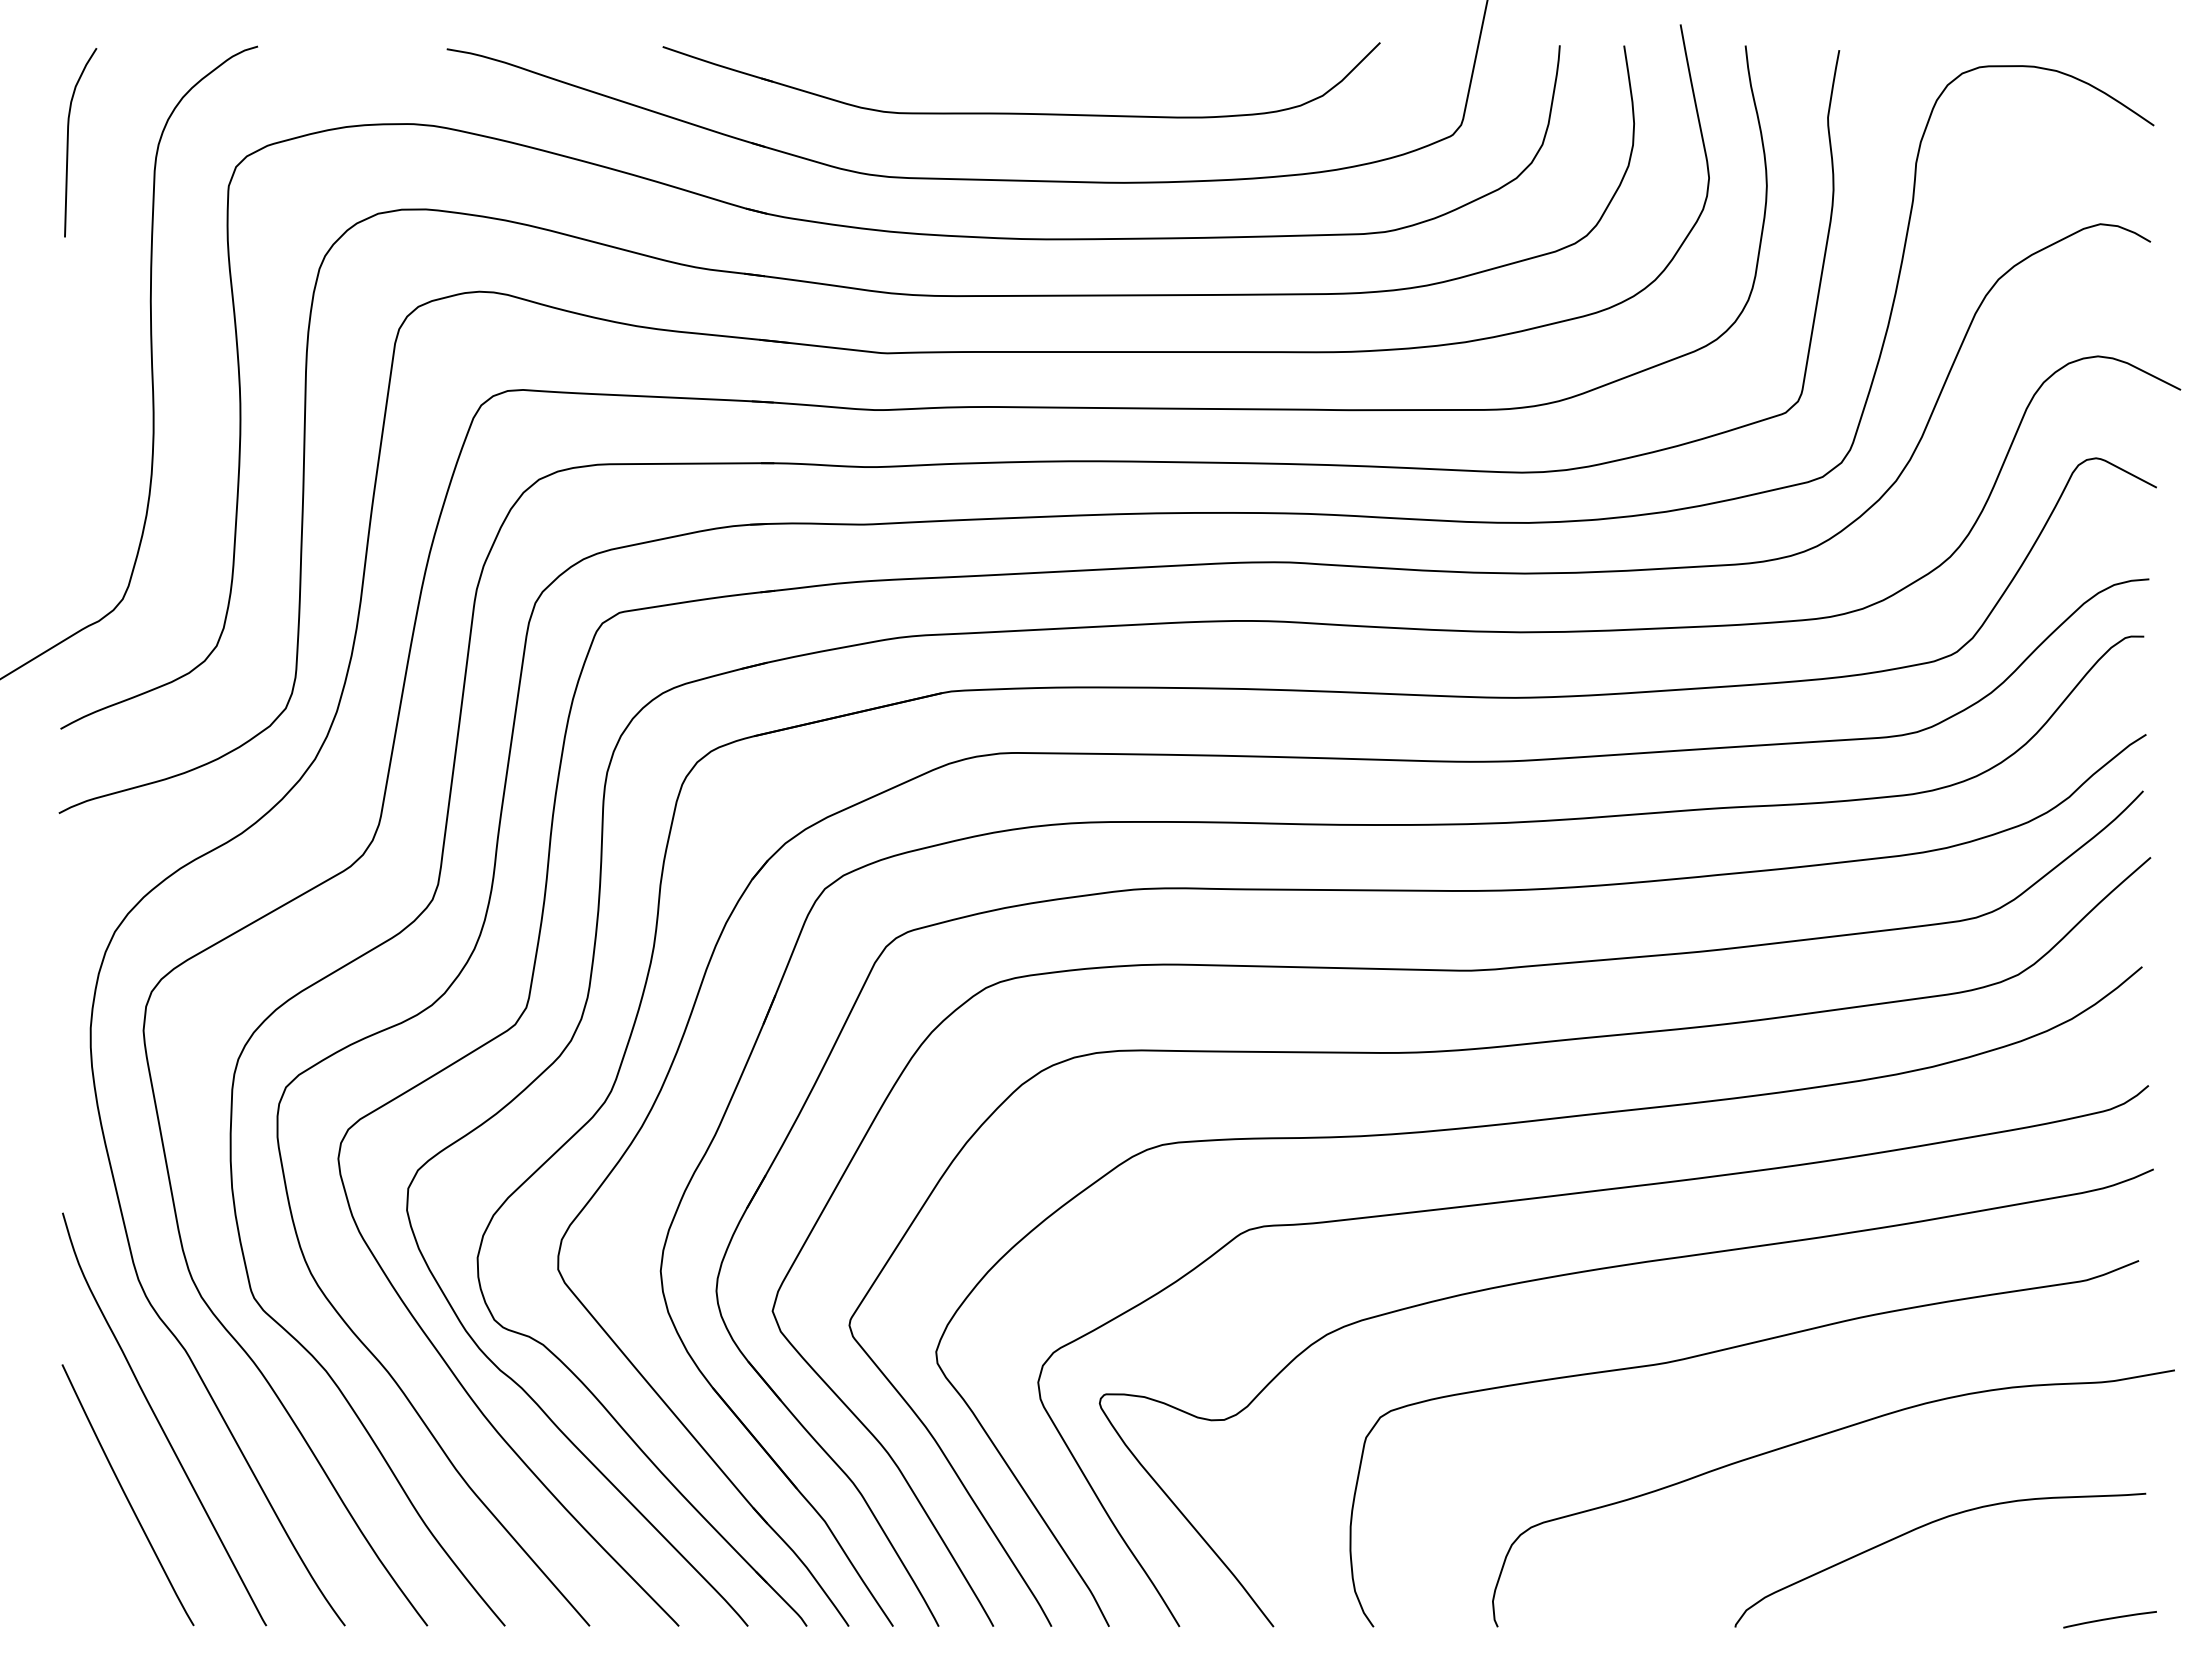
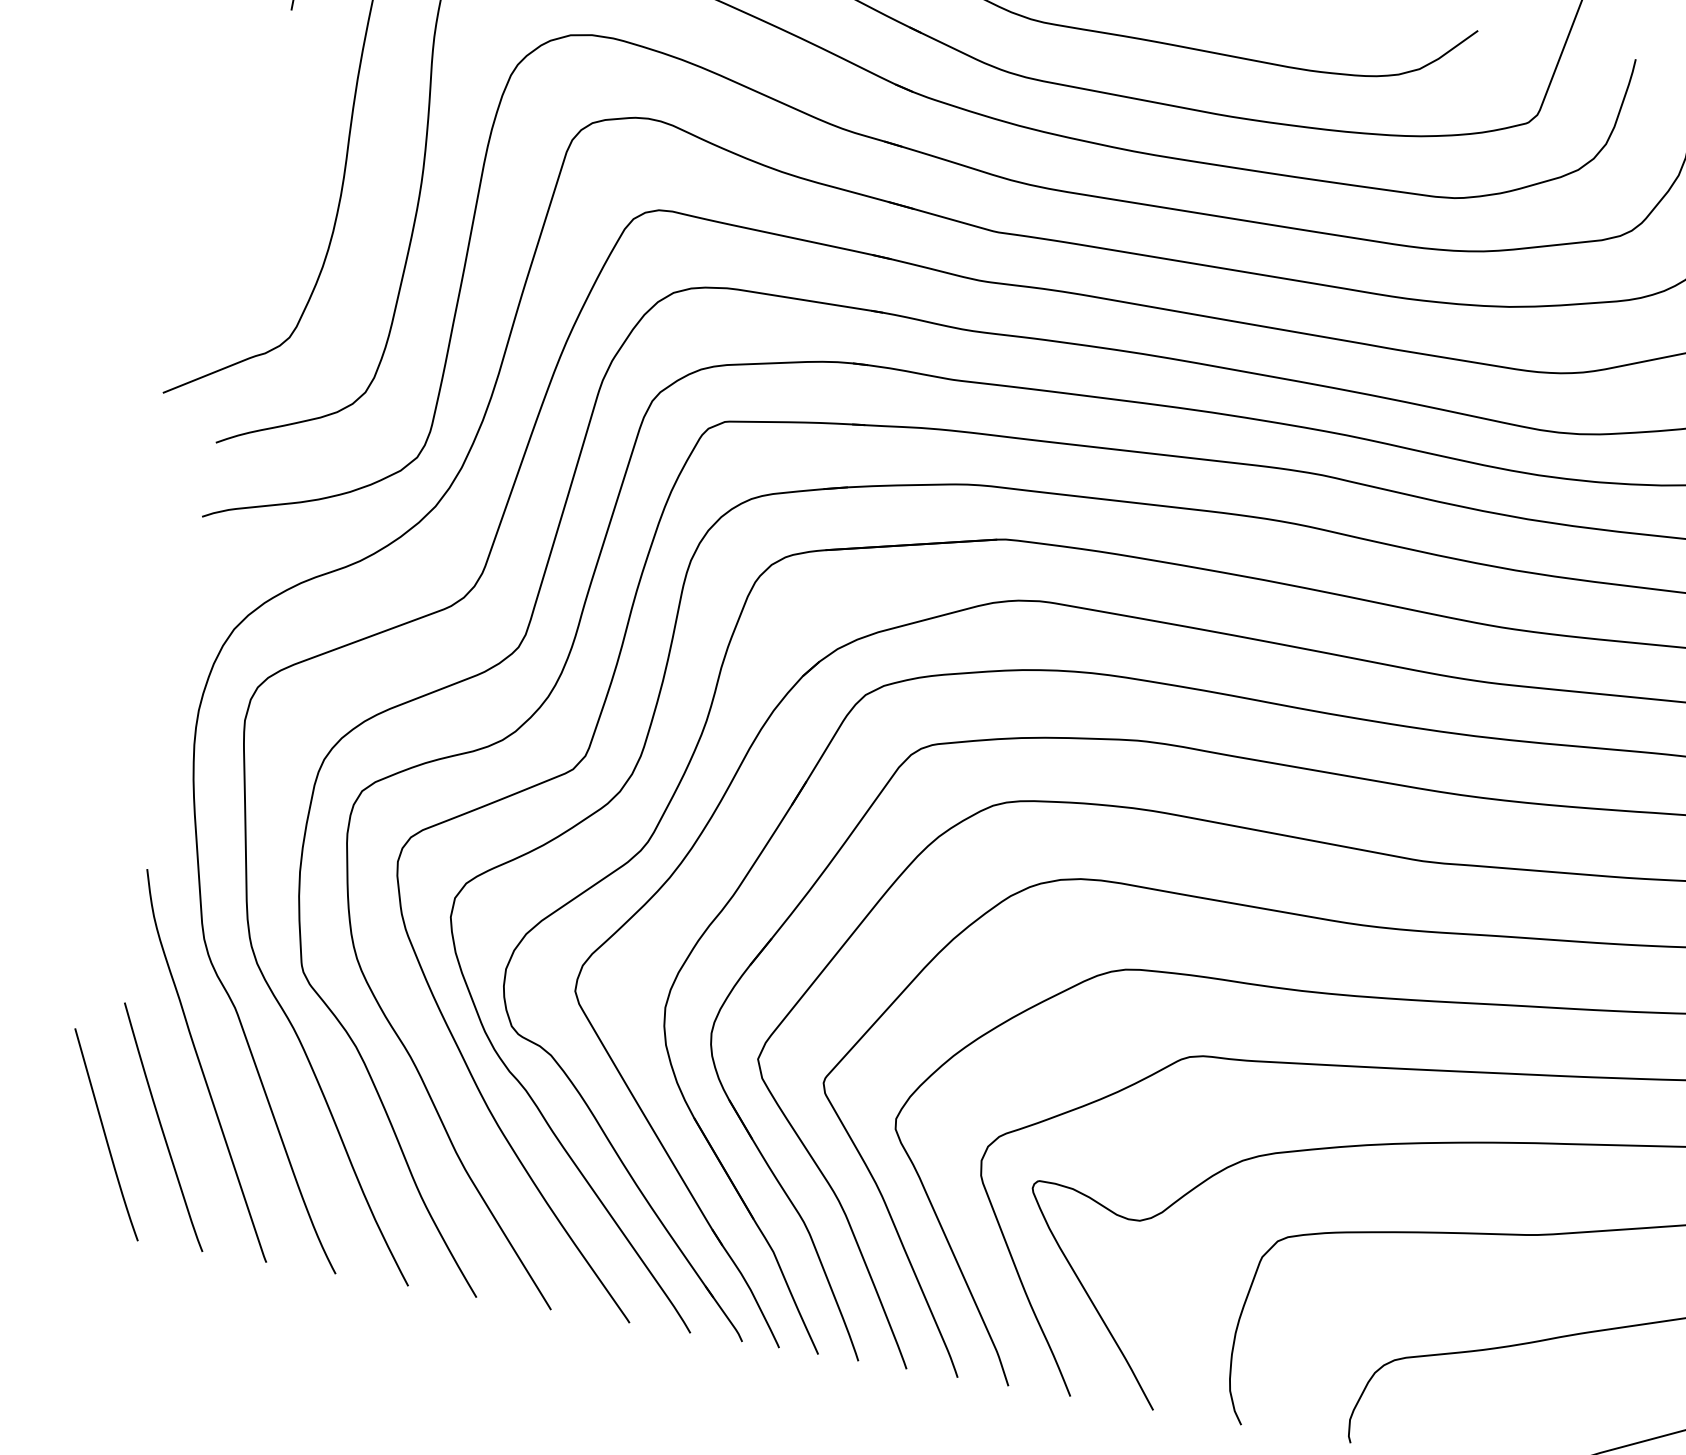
curve: (65, 1513) -> (105, 1134), added

